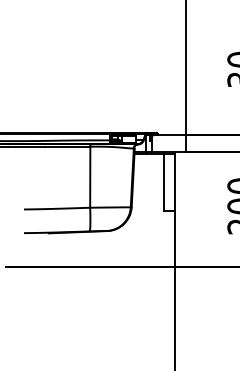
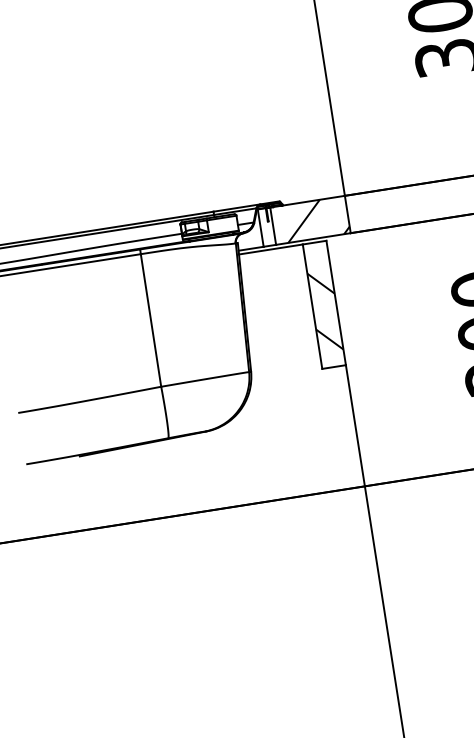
hatch: (171, 143) -> (315, 219), added
hatch: (168, 185) -> (323, 311), added

